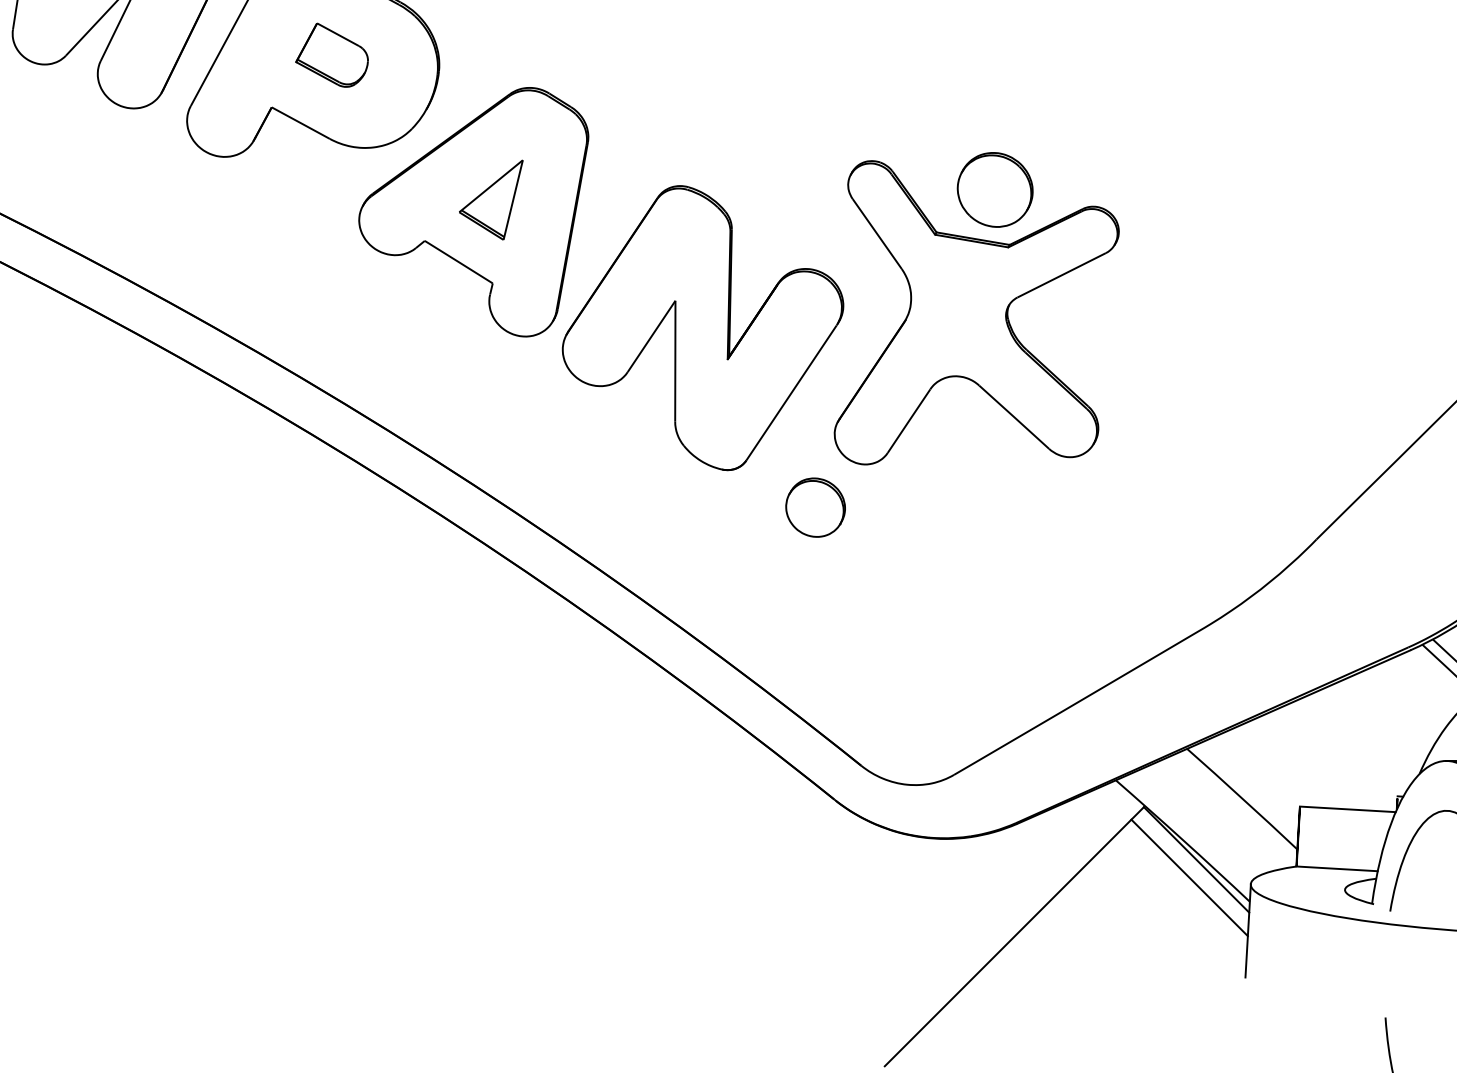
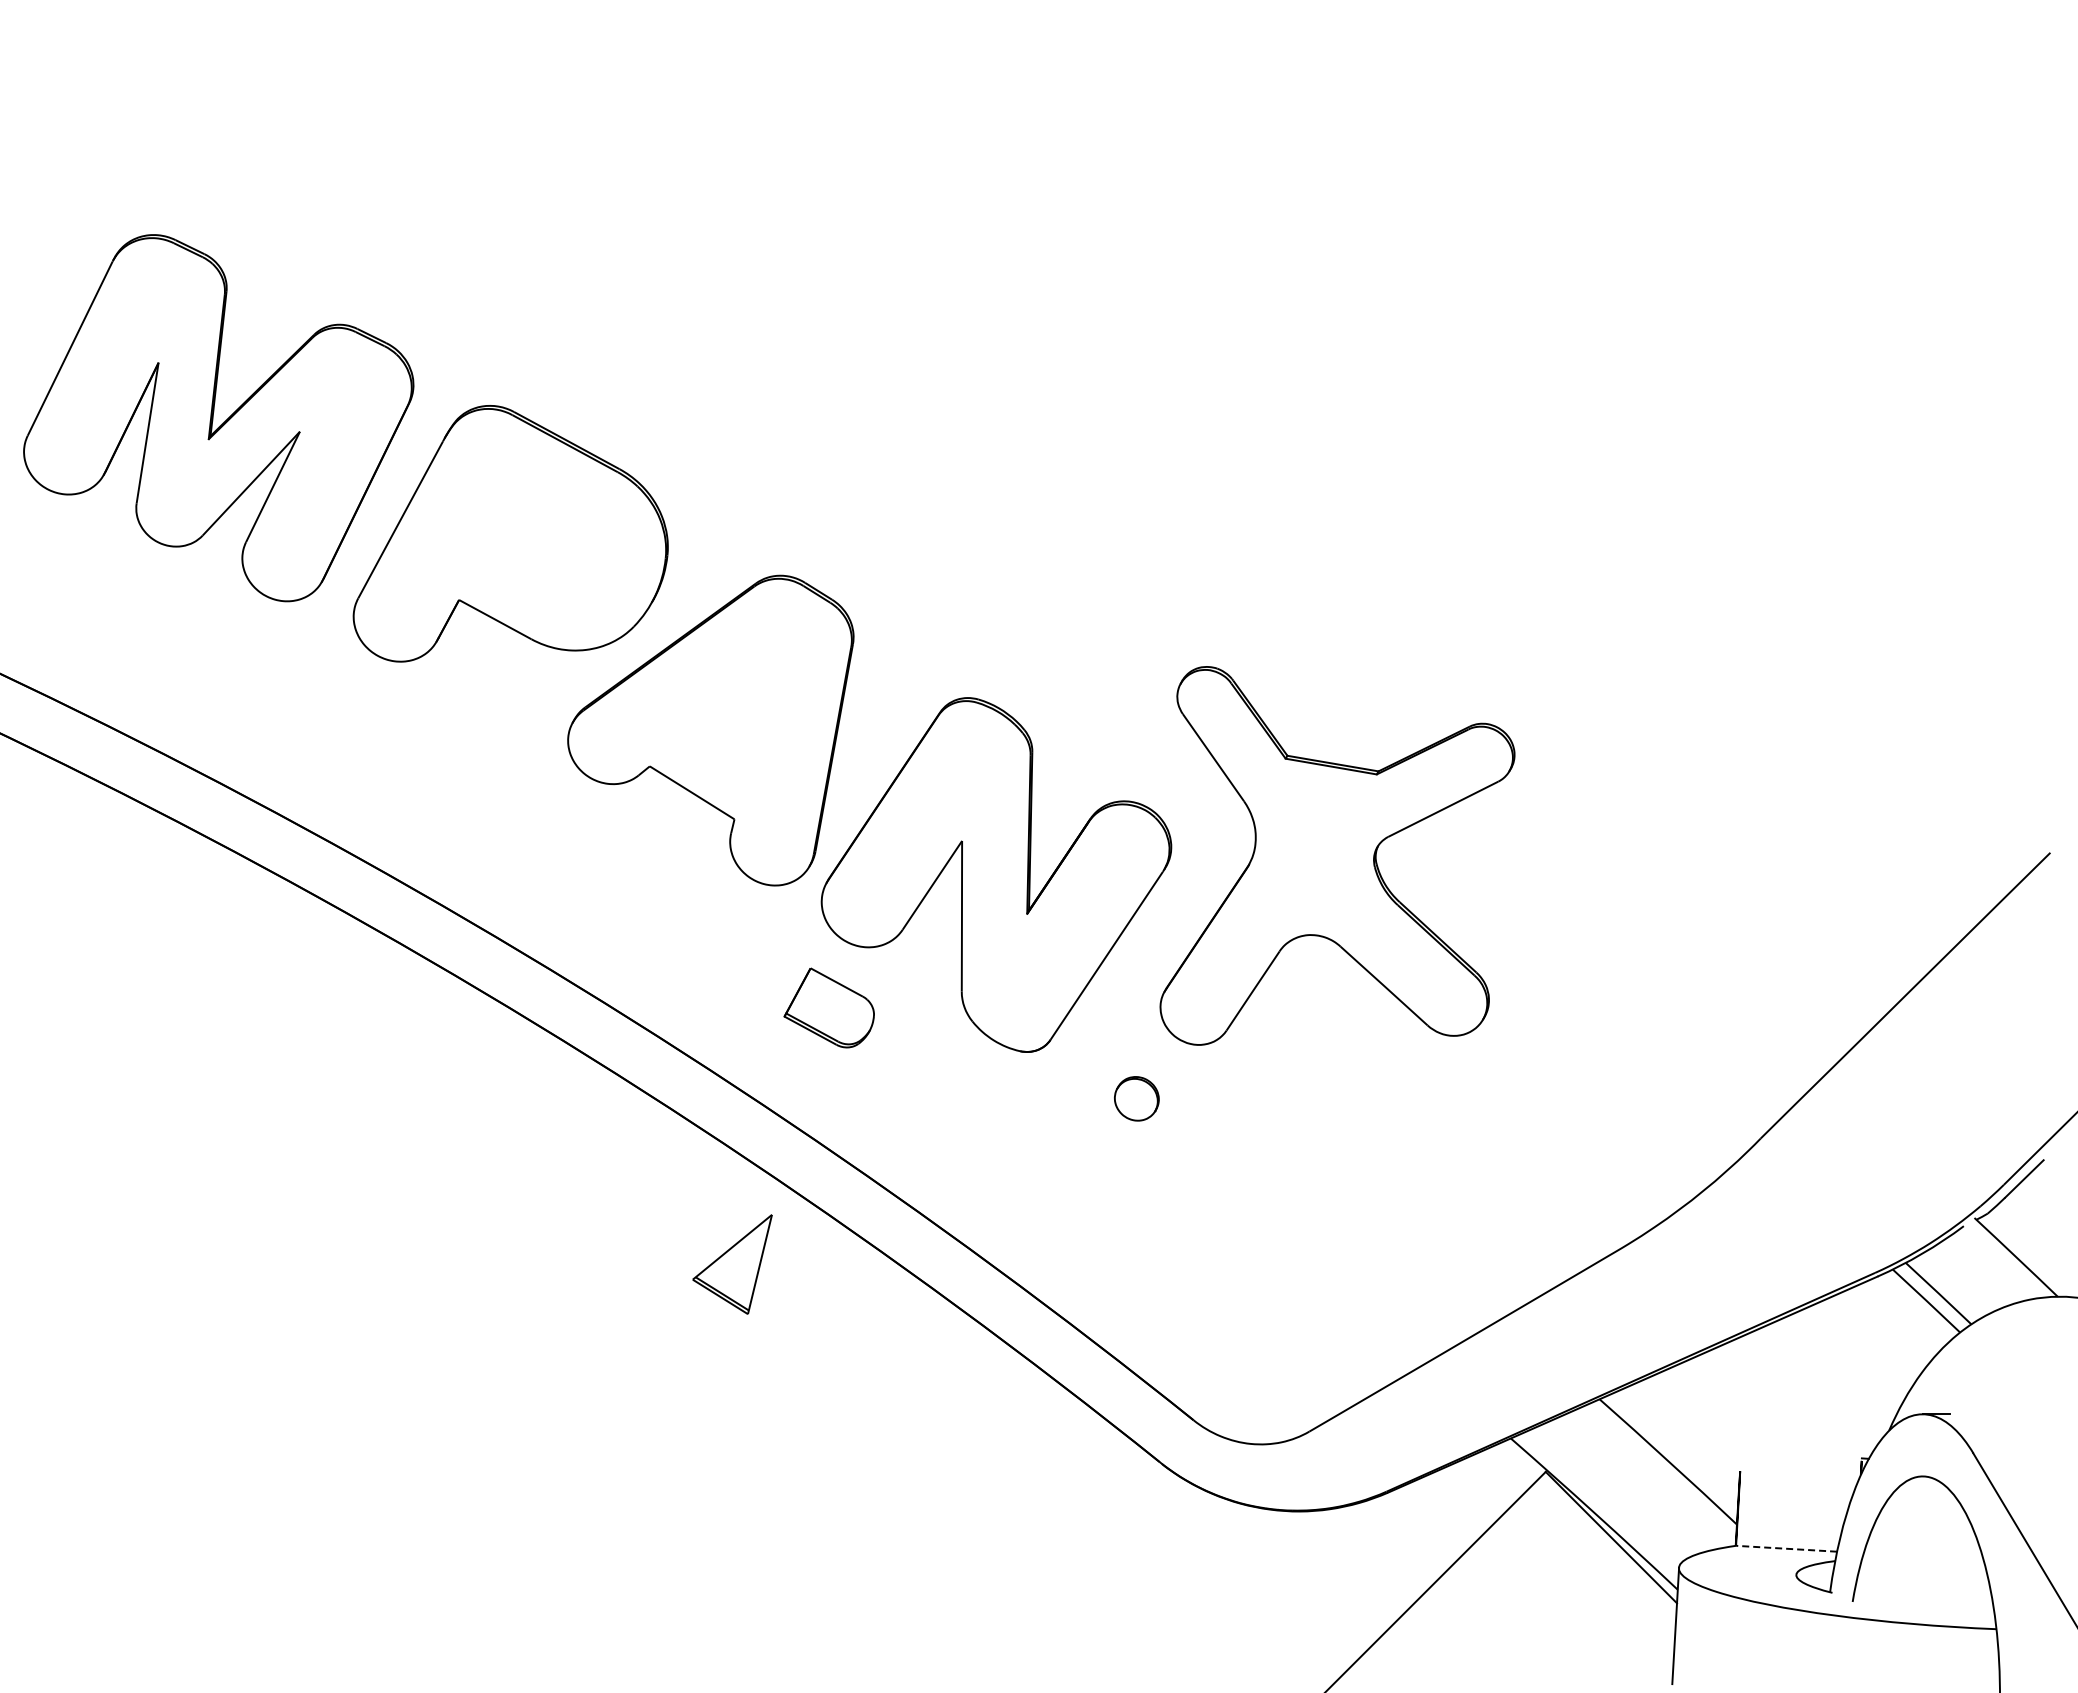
part: (331, 54) -> (828, 1007), moved
part: (995, 189) -> (1360, 702), removed
part: (491, 200) -> (732, 1264), moved
part: (815, 507) -> (1136, 1098), size x0.6
line: (1347, 809) -> (1799, 1474), removed
line: (1337, 868) -> (1786, 1548), solid -> dashed
line: (1189, 877) -> (1602, 1559), removed

